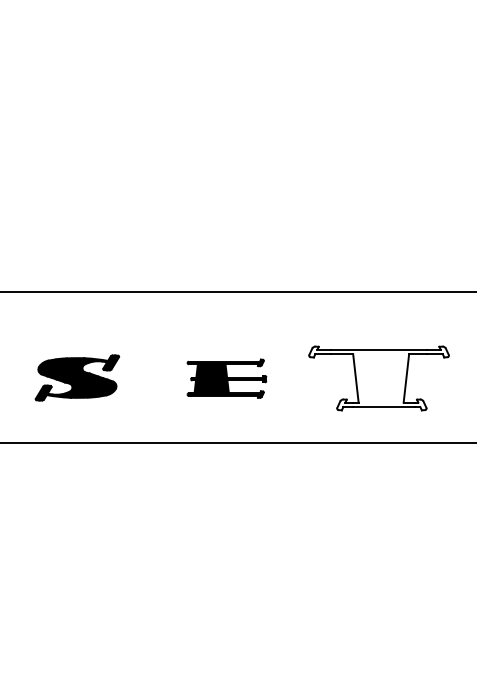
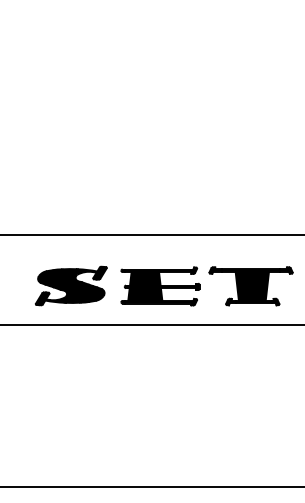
part: (77, 377) -> (71, 285), size x1.43
part: (227, 378) -> (160, 286), size x1.67
fill: (378, 378) -> (250, 286), added

